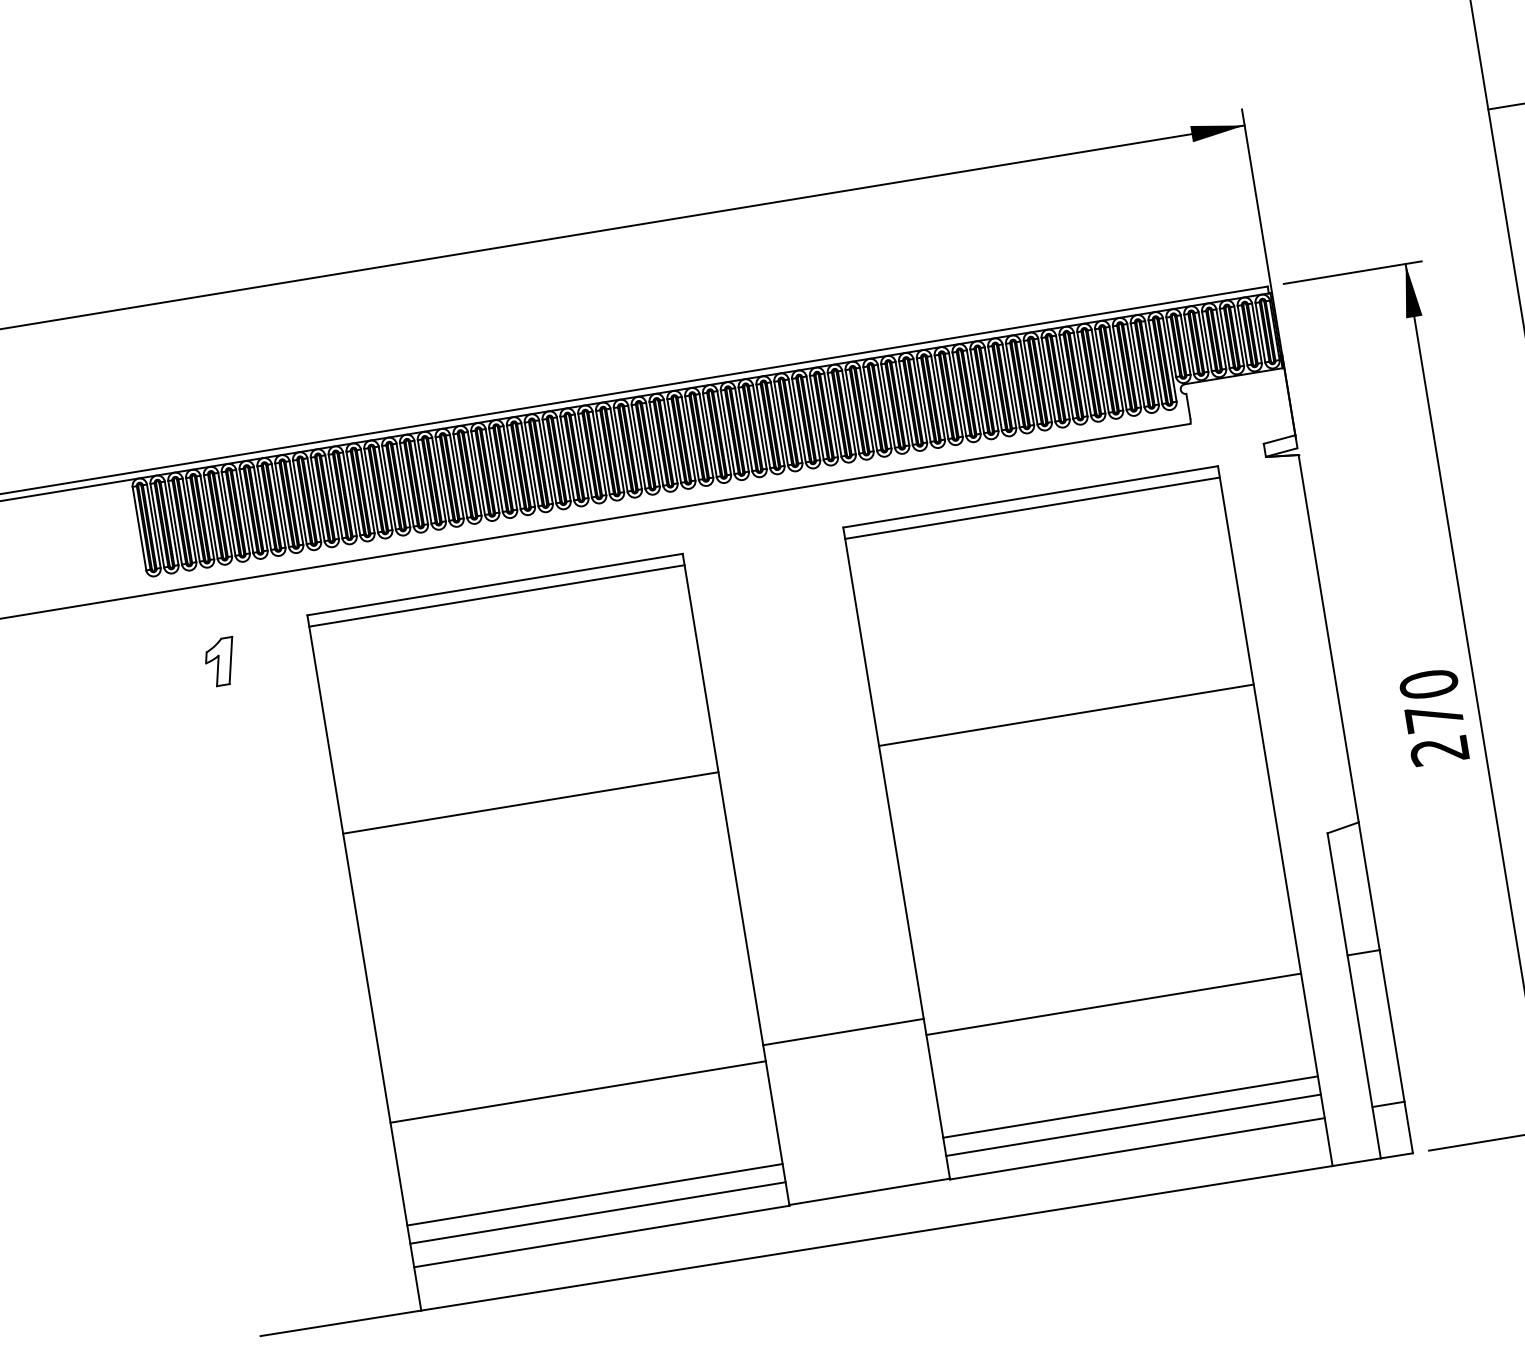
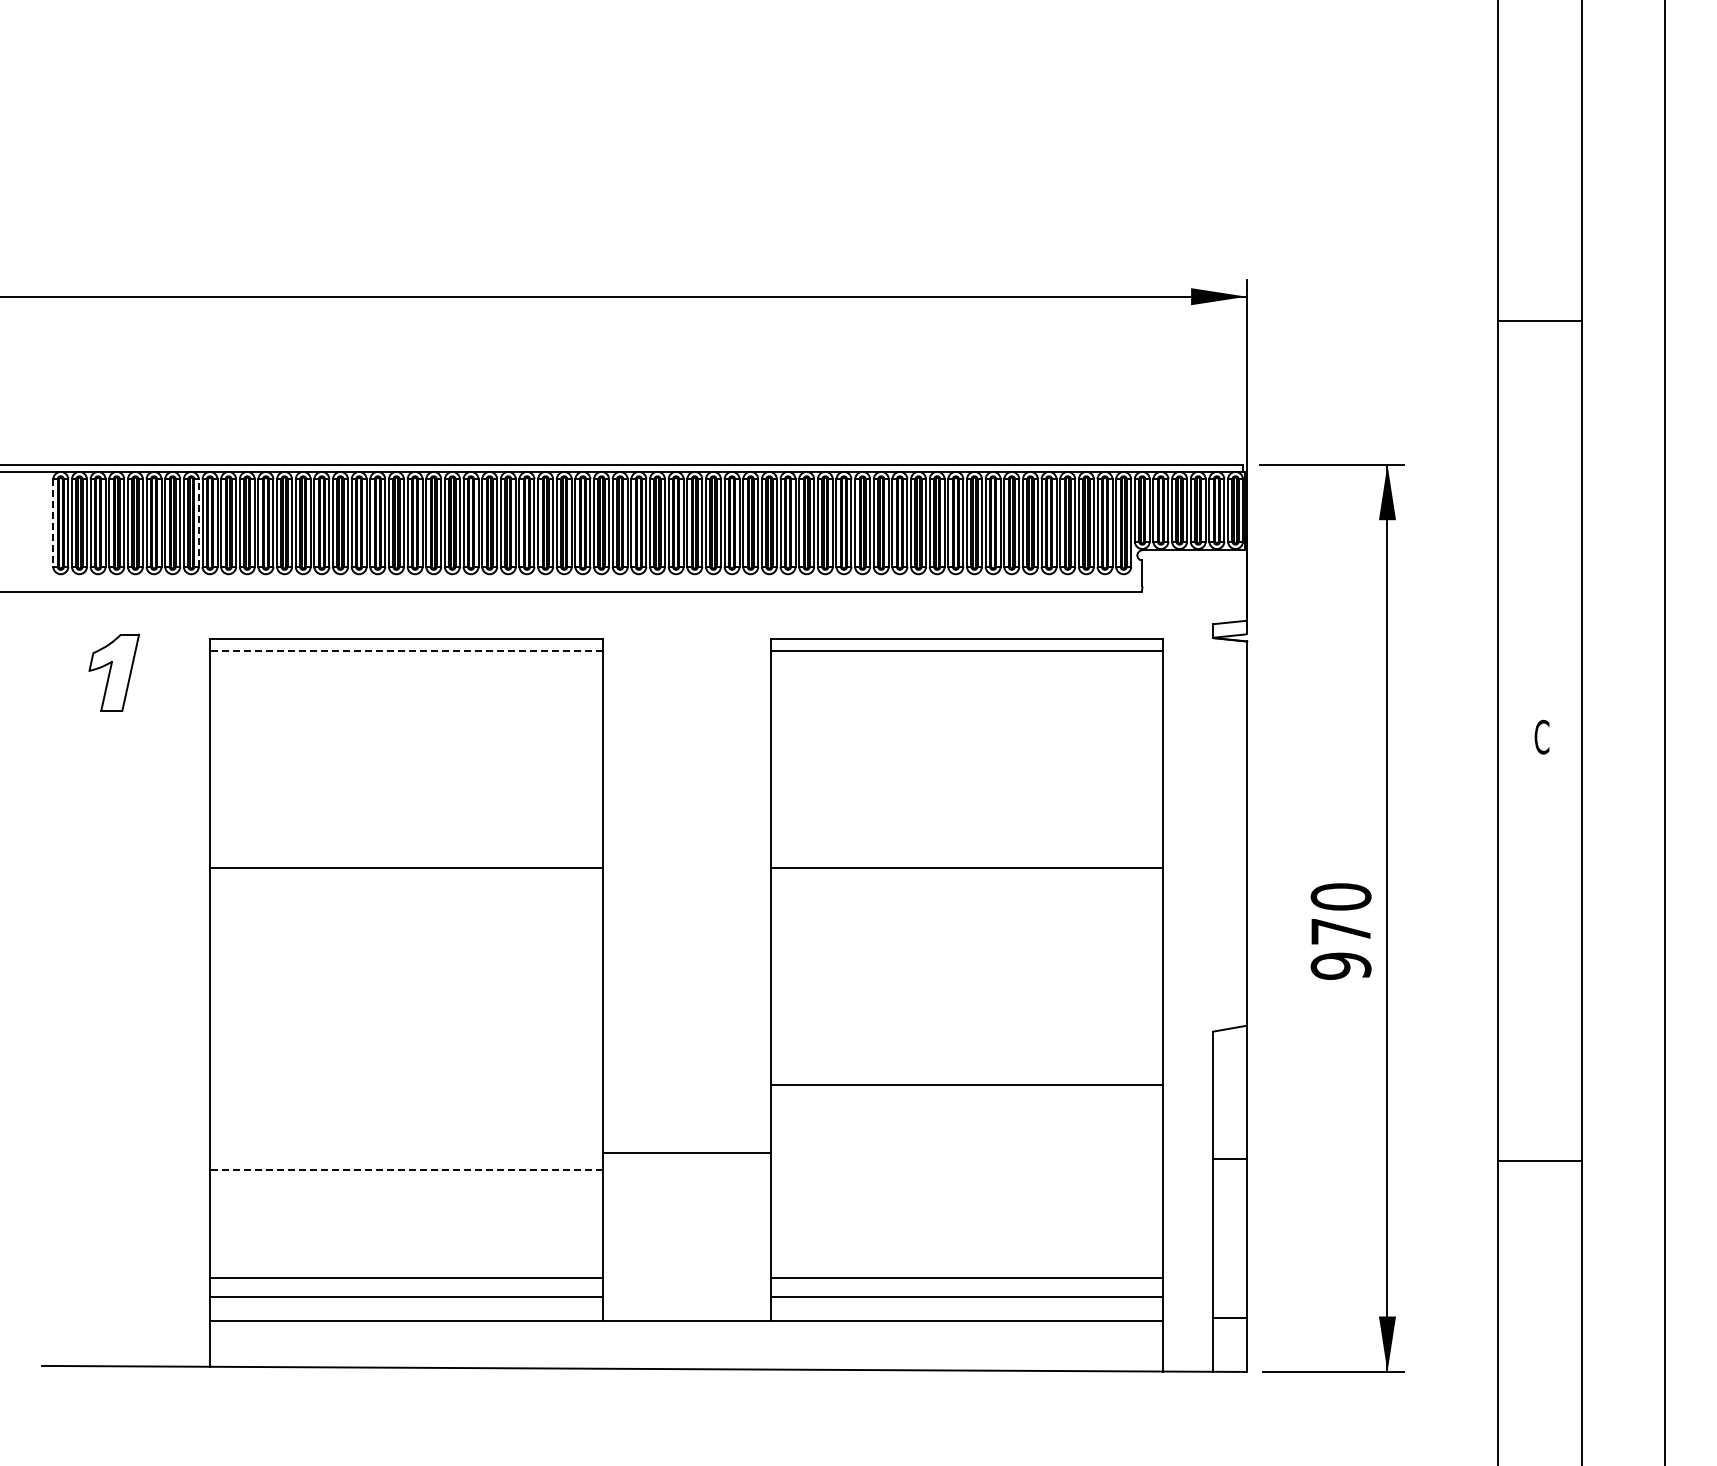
line: (278, 506) -> (198, 523), solid -> dashed
line: (139, 529) -> (53, 523), solid -> dashed
line: (496, 596) -> (405, 651), solid -> dashed
part: (220, 662) -> (113, 672), size x1.6
text: (1439, 750) -> (1340, 965), 270 -> 970
line: (1113, 1004) -> (966, 1085), moved
line: (577, 1092) -> (405, 1170), solid -> dashed

